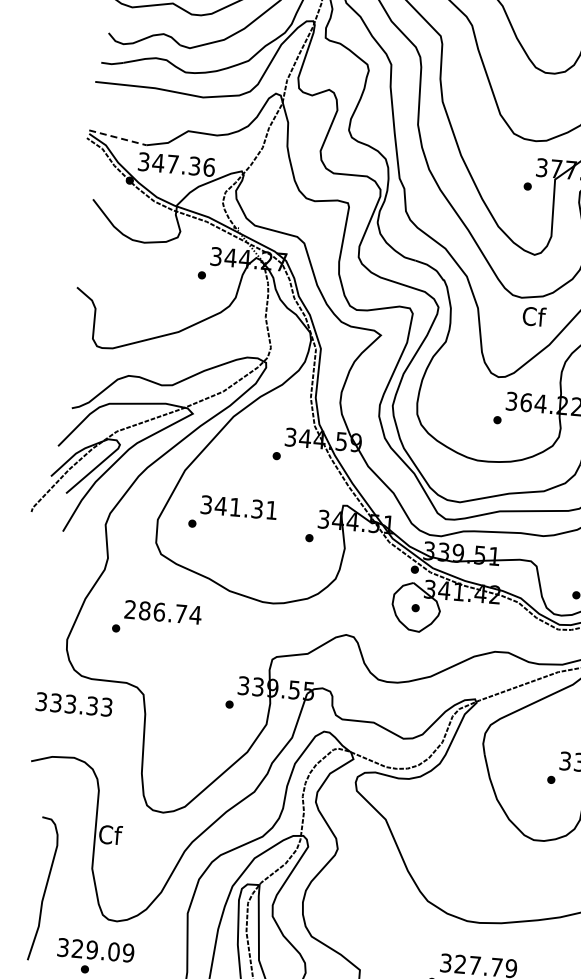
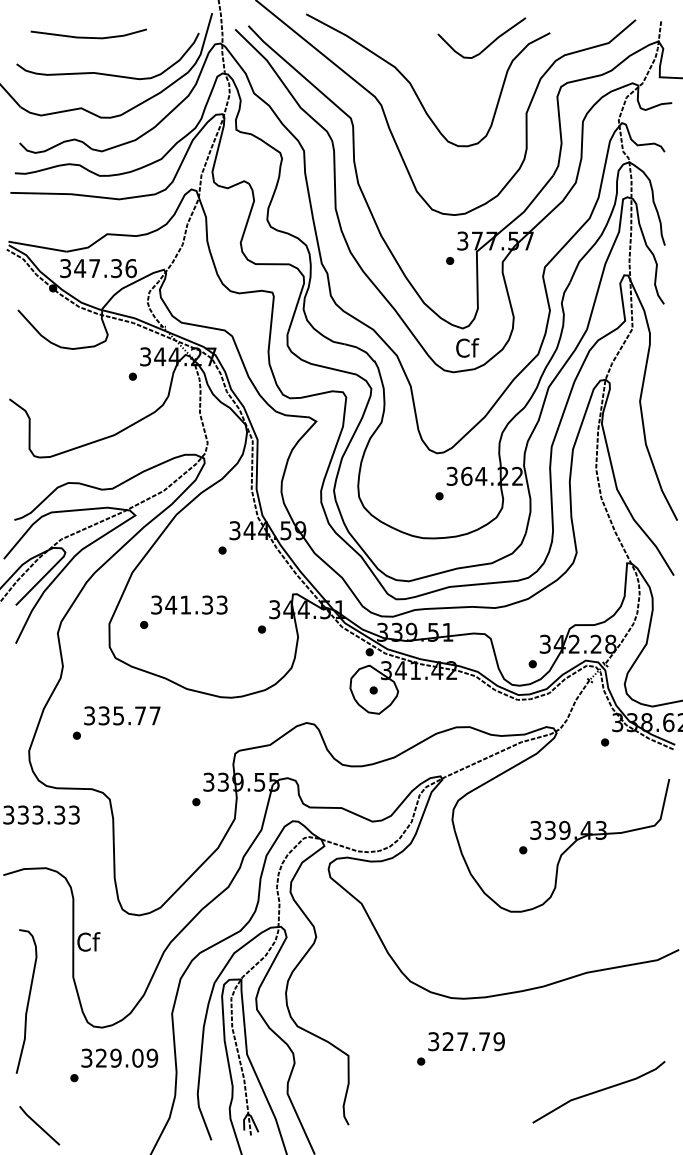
line: (117, 137) -> (37, 246), dashed -> solid
text: (534, 316) -> (467, 347), moved
text: (271, 509) -> (221, 604), 341.31 -> 341.33
text: (163, 612) -> (122, 715), 286.74 -> 335.77
text: (95, 949) -> (119, 1057), moved

